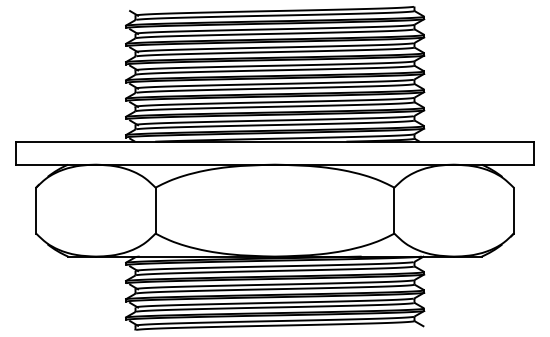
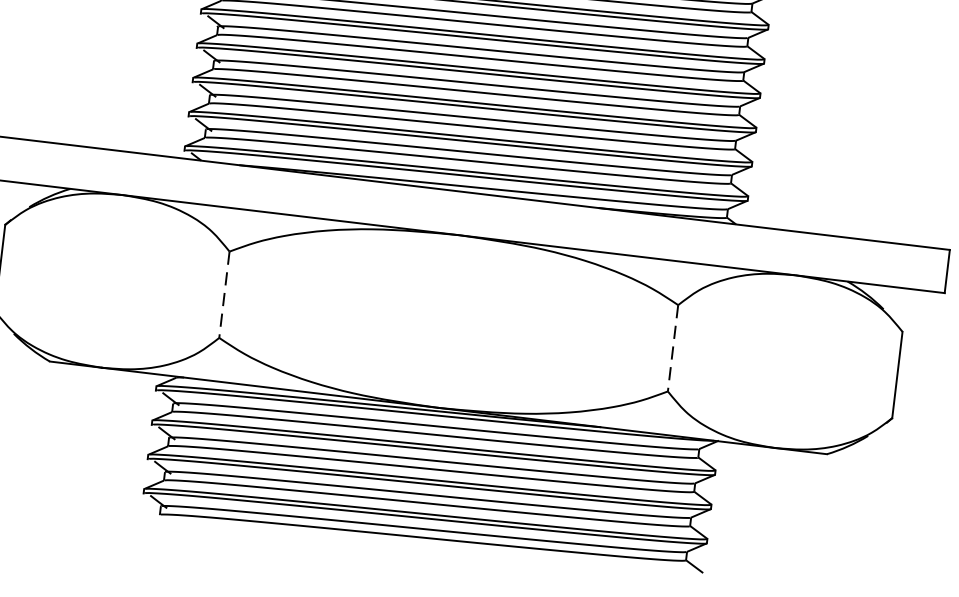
line: (155, 210) -> (224, 294), solid -> dashed
line: (394, 210) -> (673, 348), solid -> dashed

